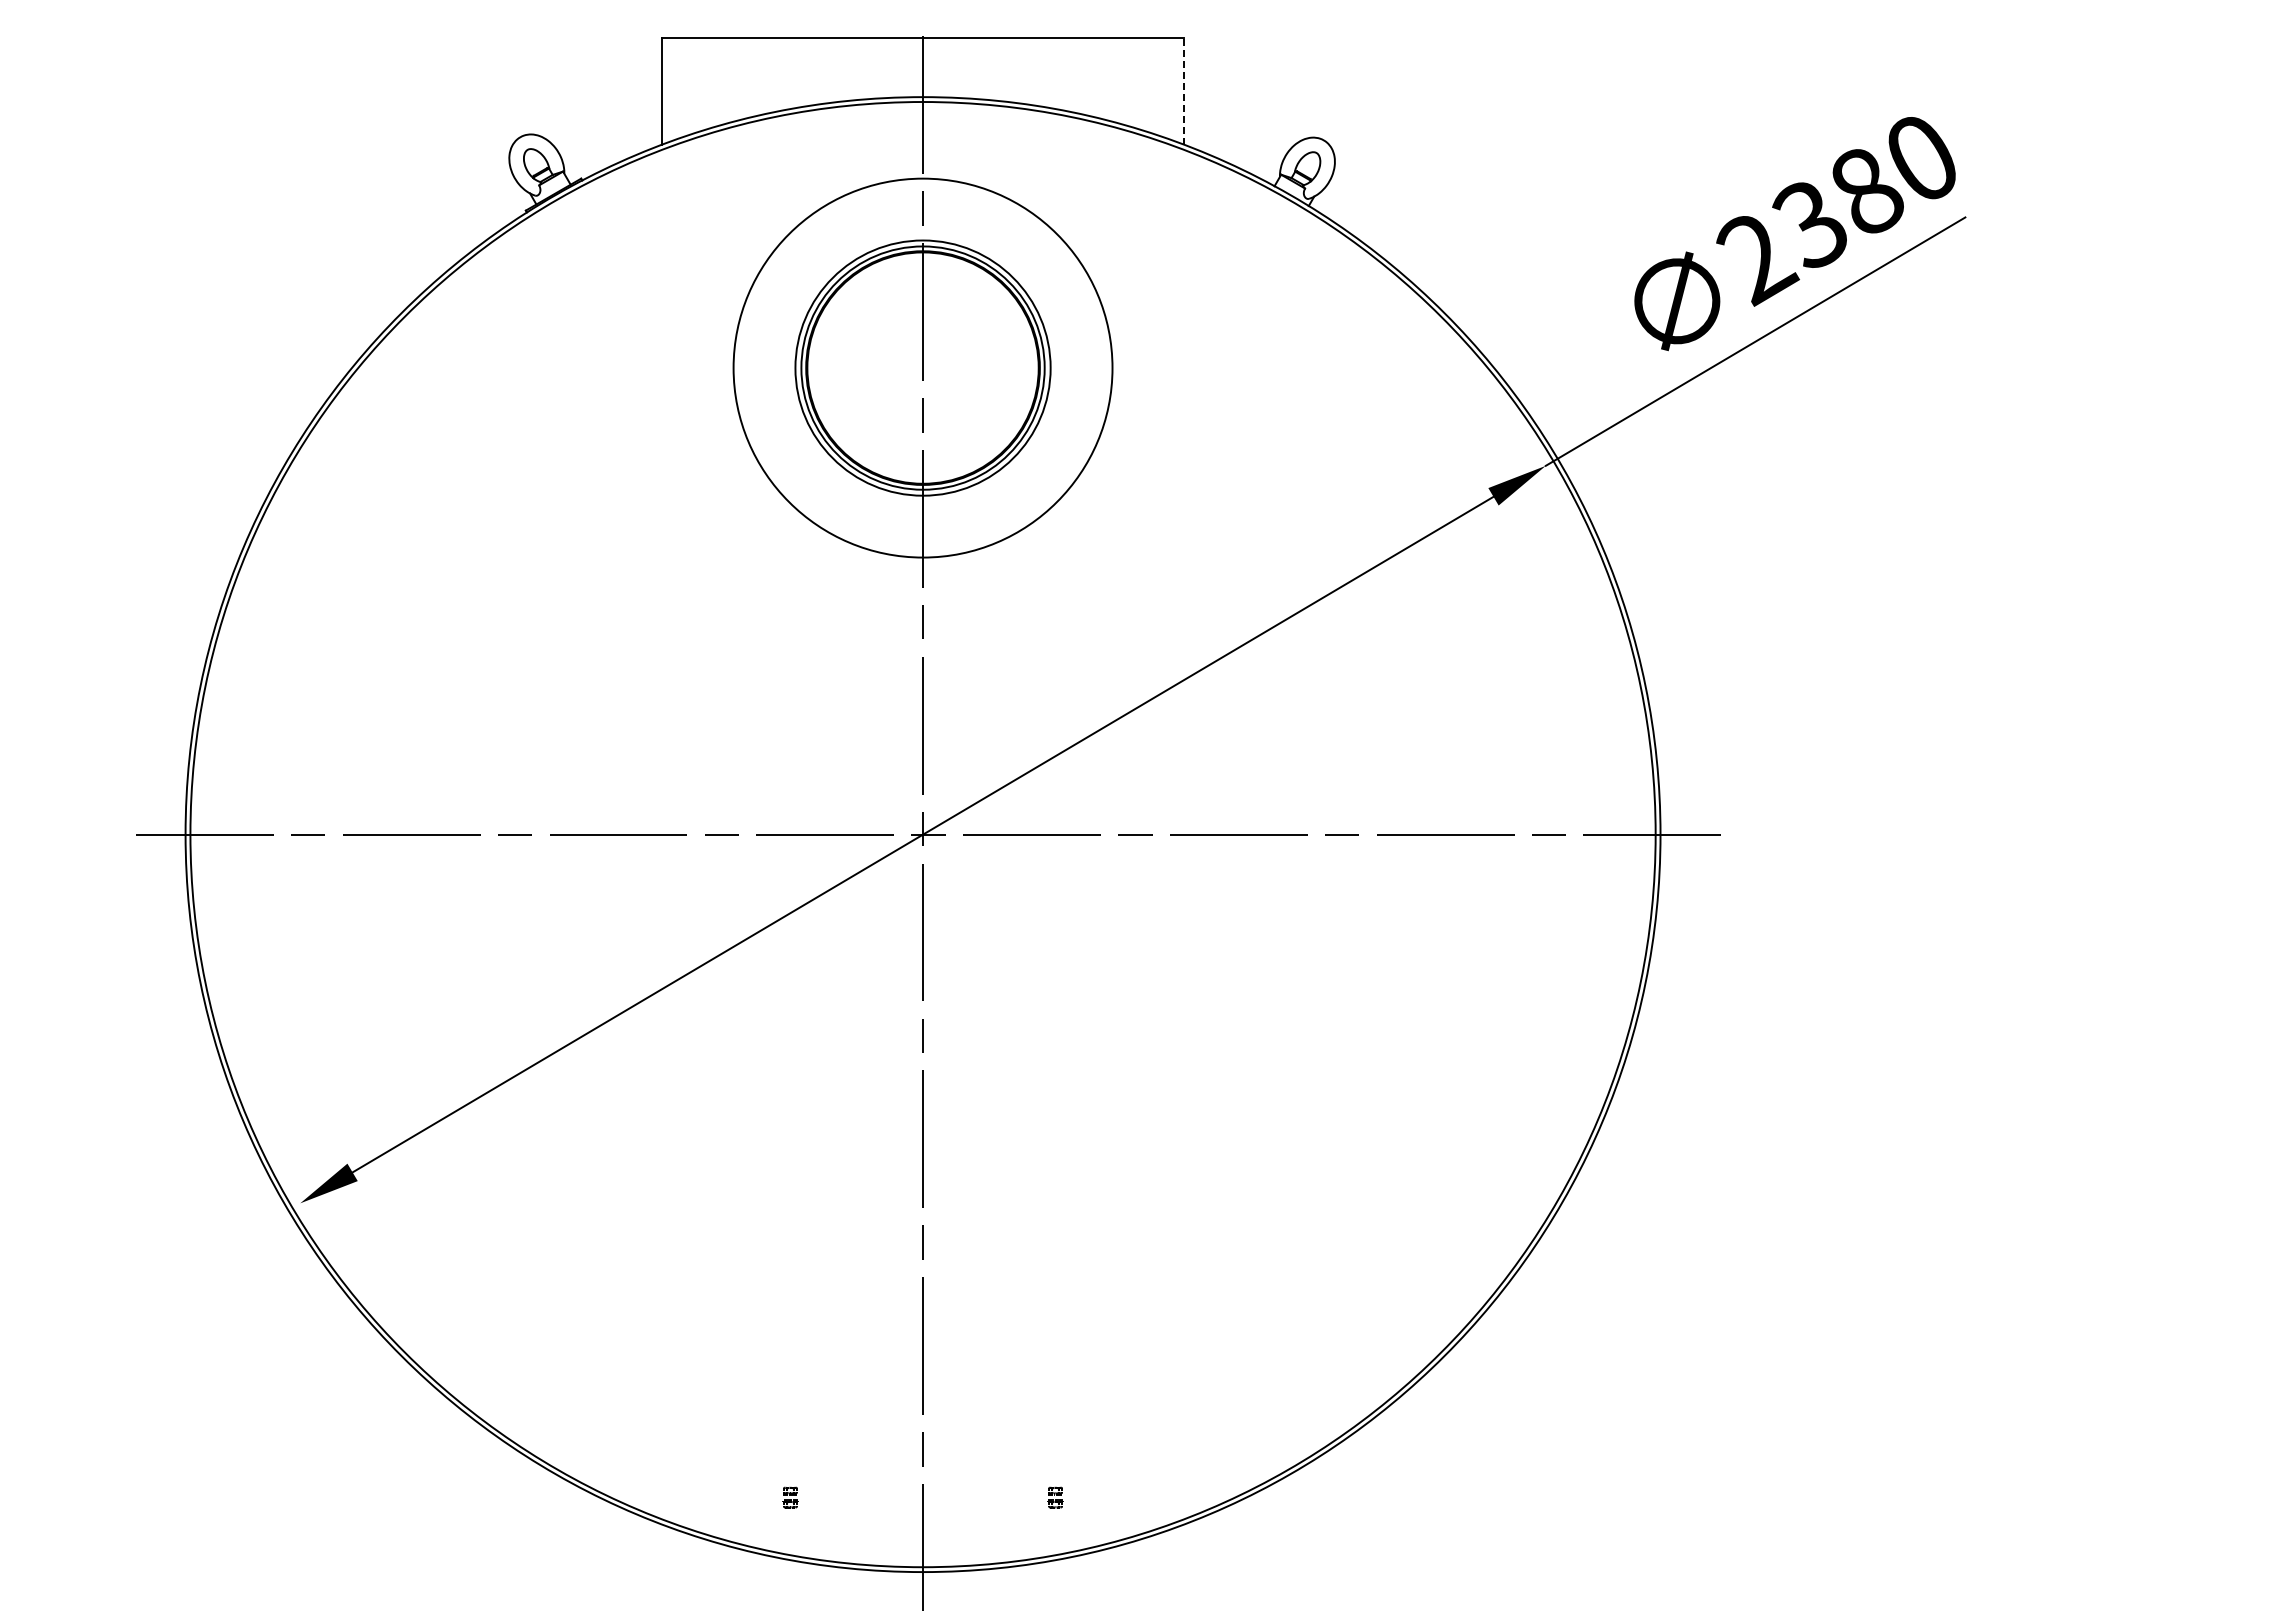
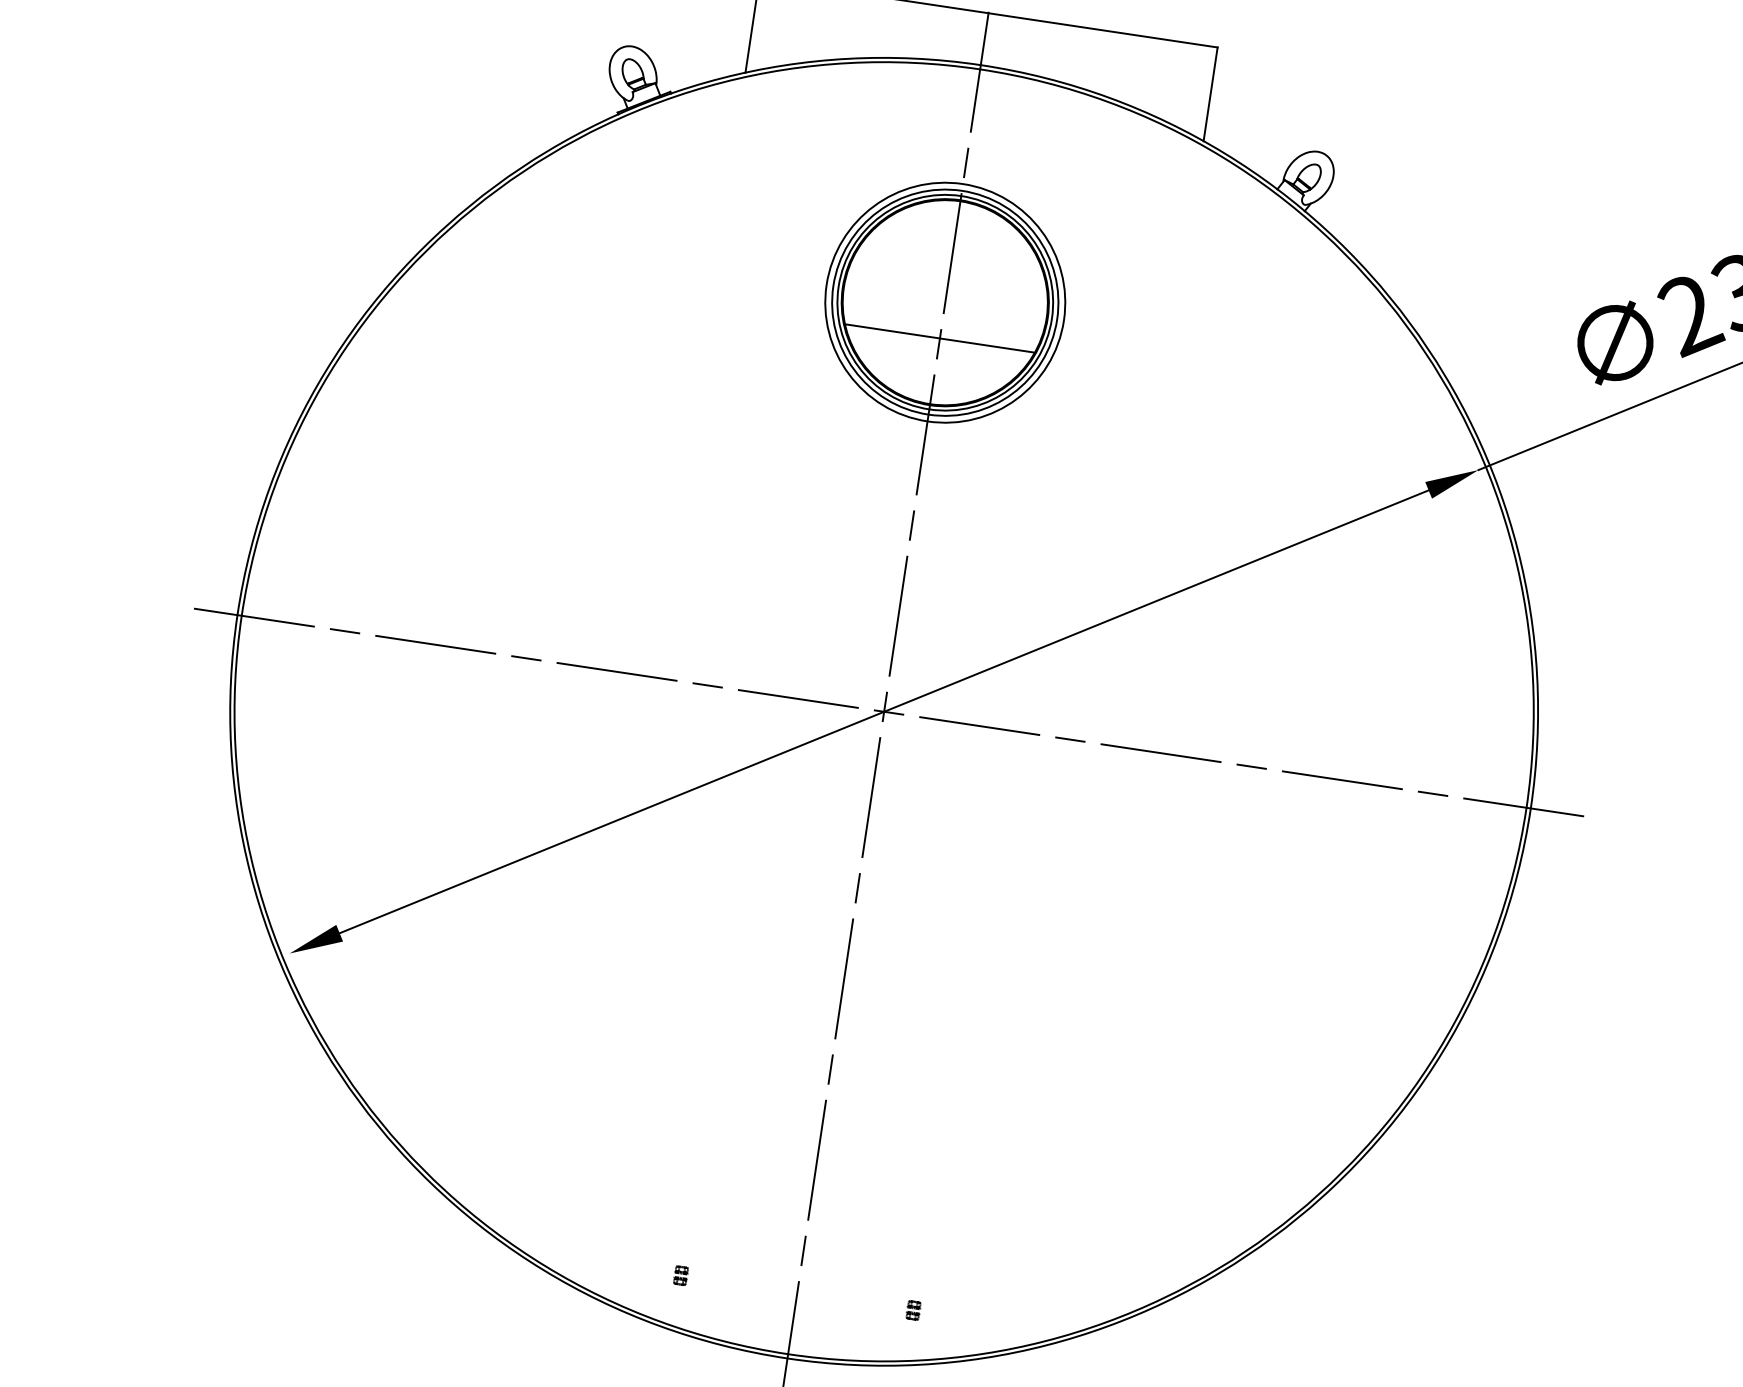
line: (1184, 90) -> (1210, 93), dashed -> solid
circle: (922, 367) -> (944, 302), size x0.71
line: (922, 408) -> (939, 338), added

